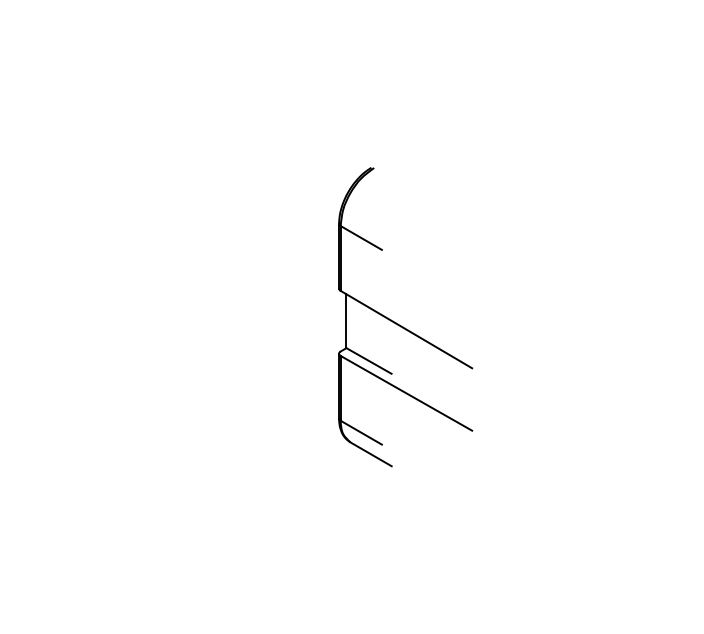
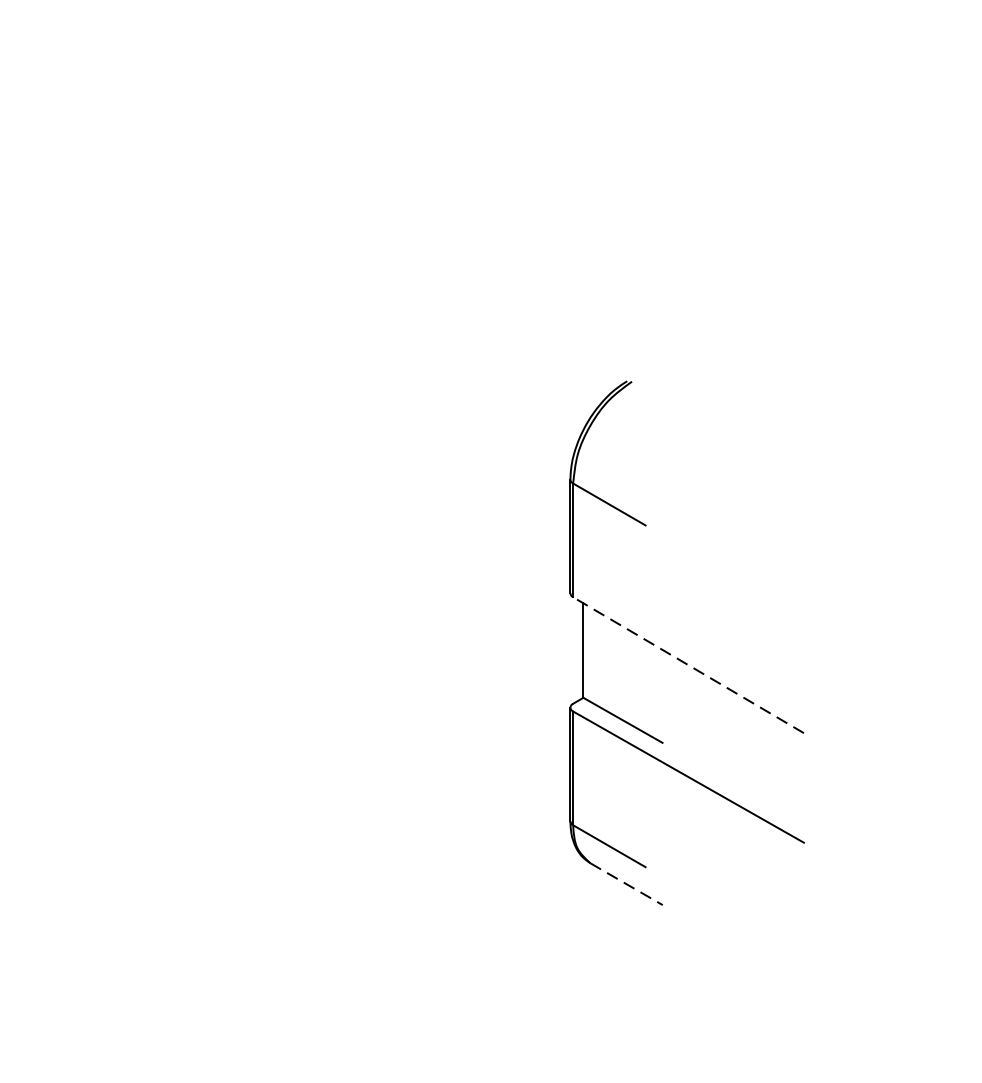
line: (405, 329) -> (686, 665), solid -> dashed
line: (371, 454) -> (627, 884), solid -> dashed

